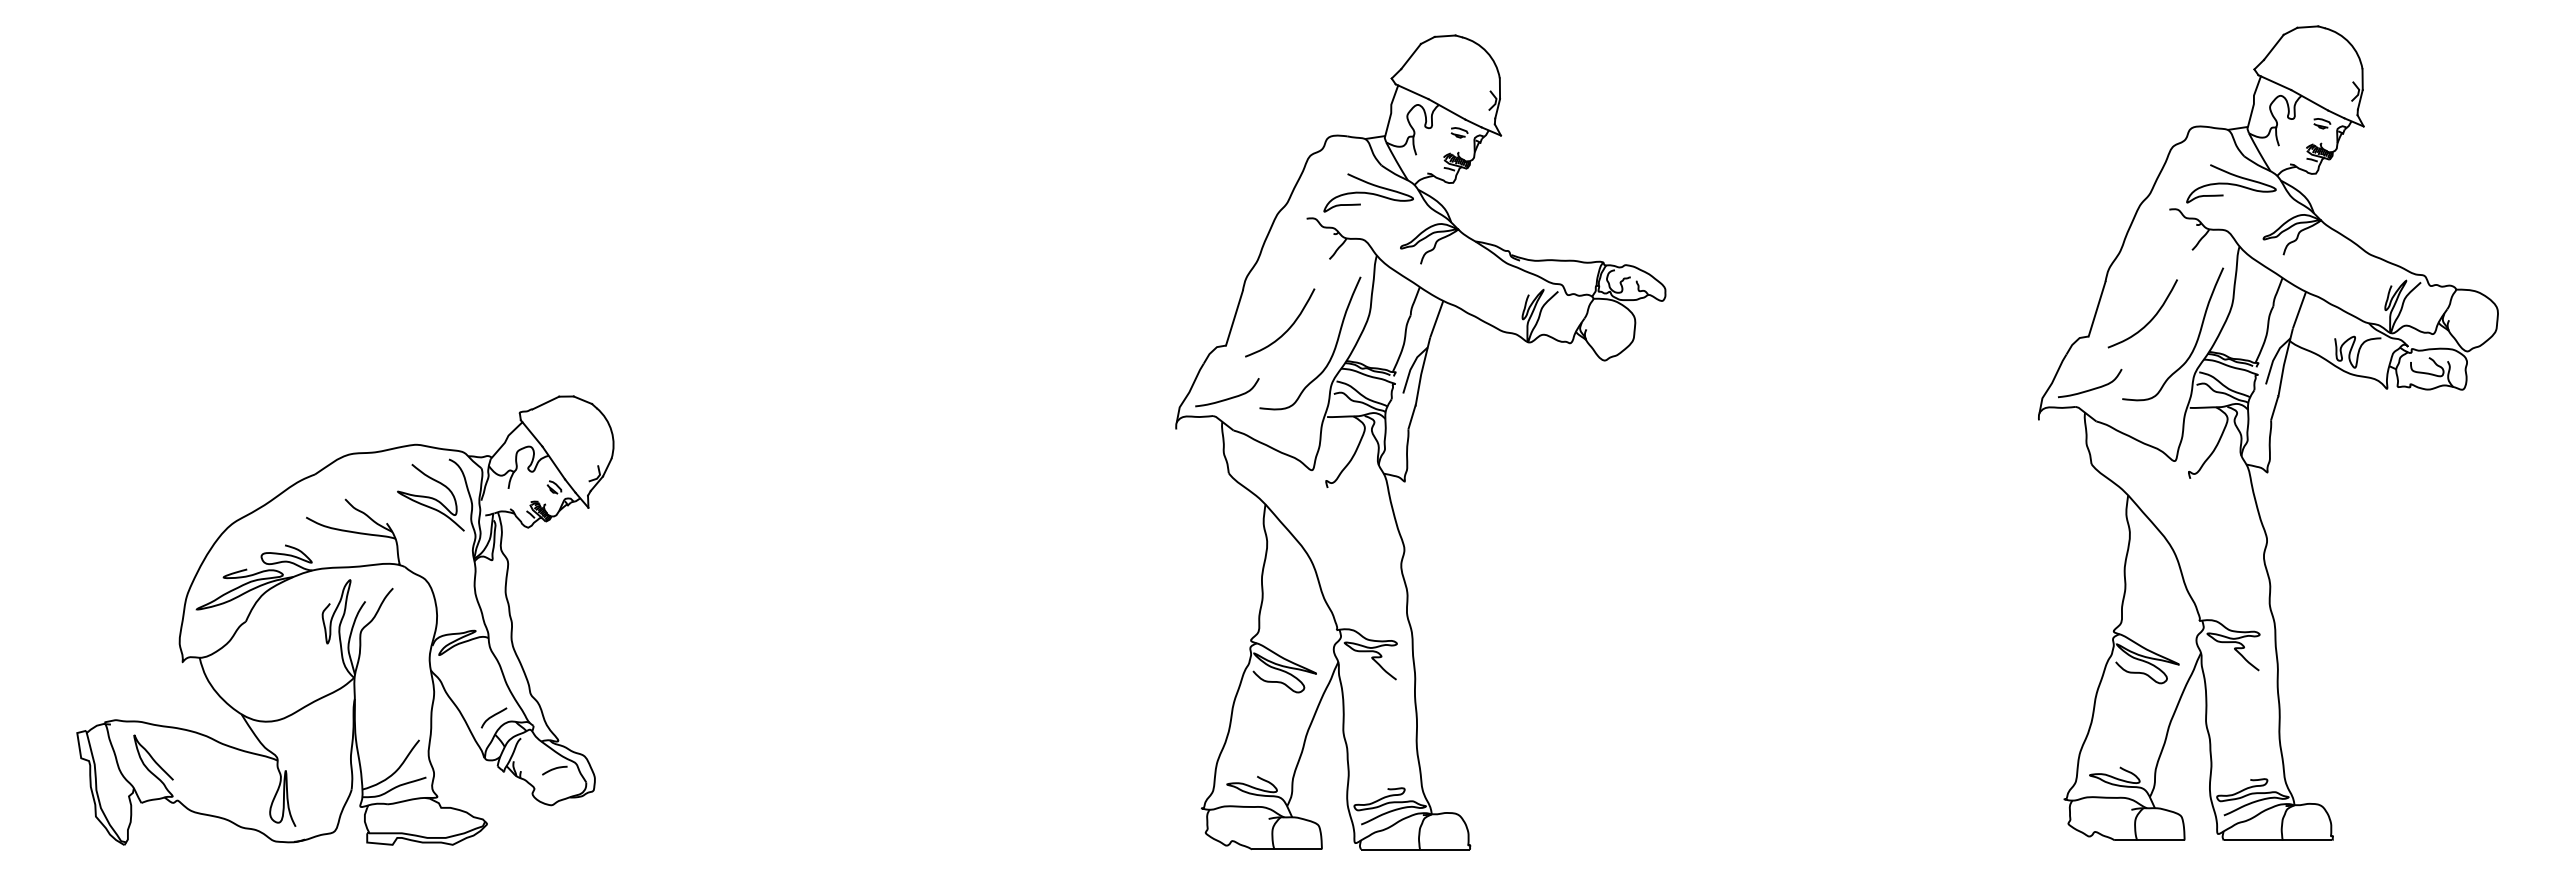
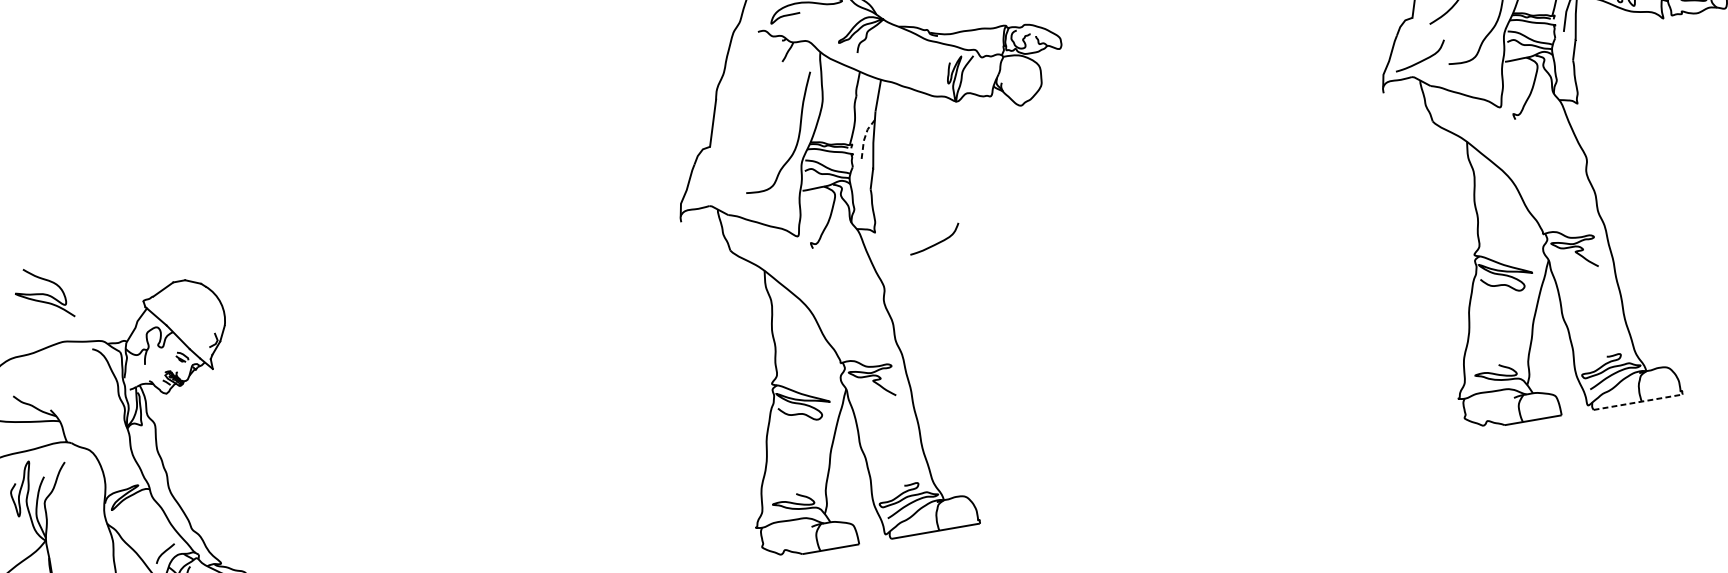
curve: (1289, 326) -> (759, 122), removed
line: (1411, 368) -> (864, 139), solid -> dashed
curve: (1229, 397) -> (937, 242), moved
curve: (430, 497) -> (42, 293), moved
line: (2278, 840) -> (1638, 402), solid -> dashed

